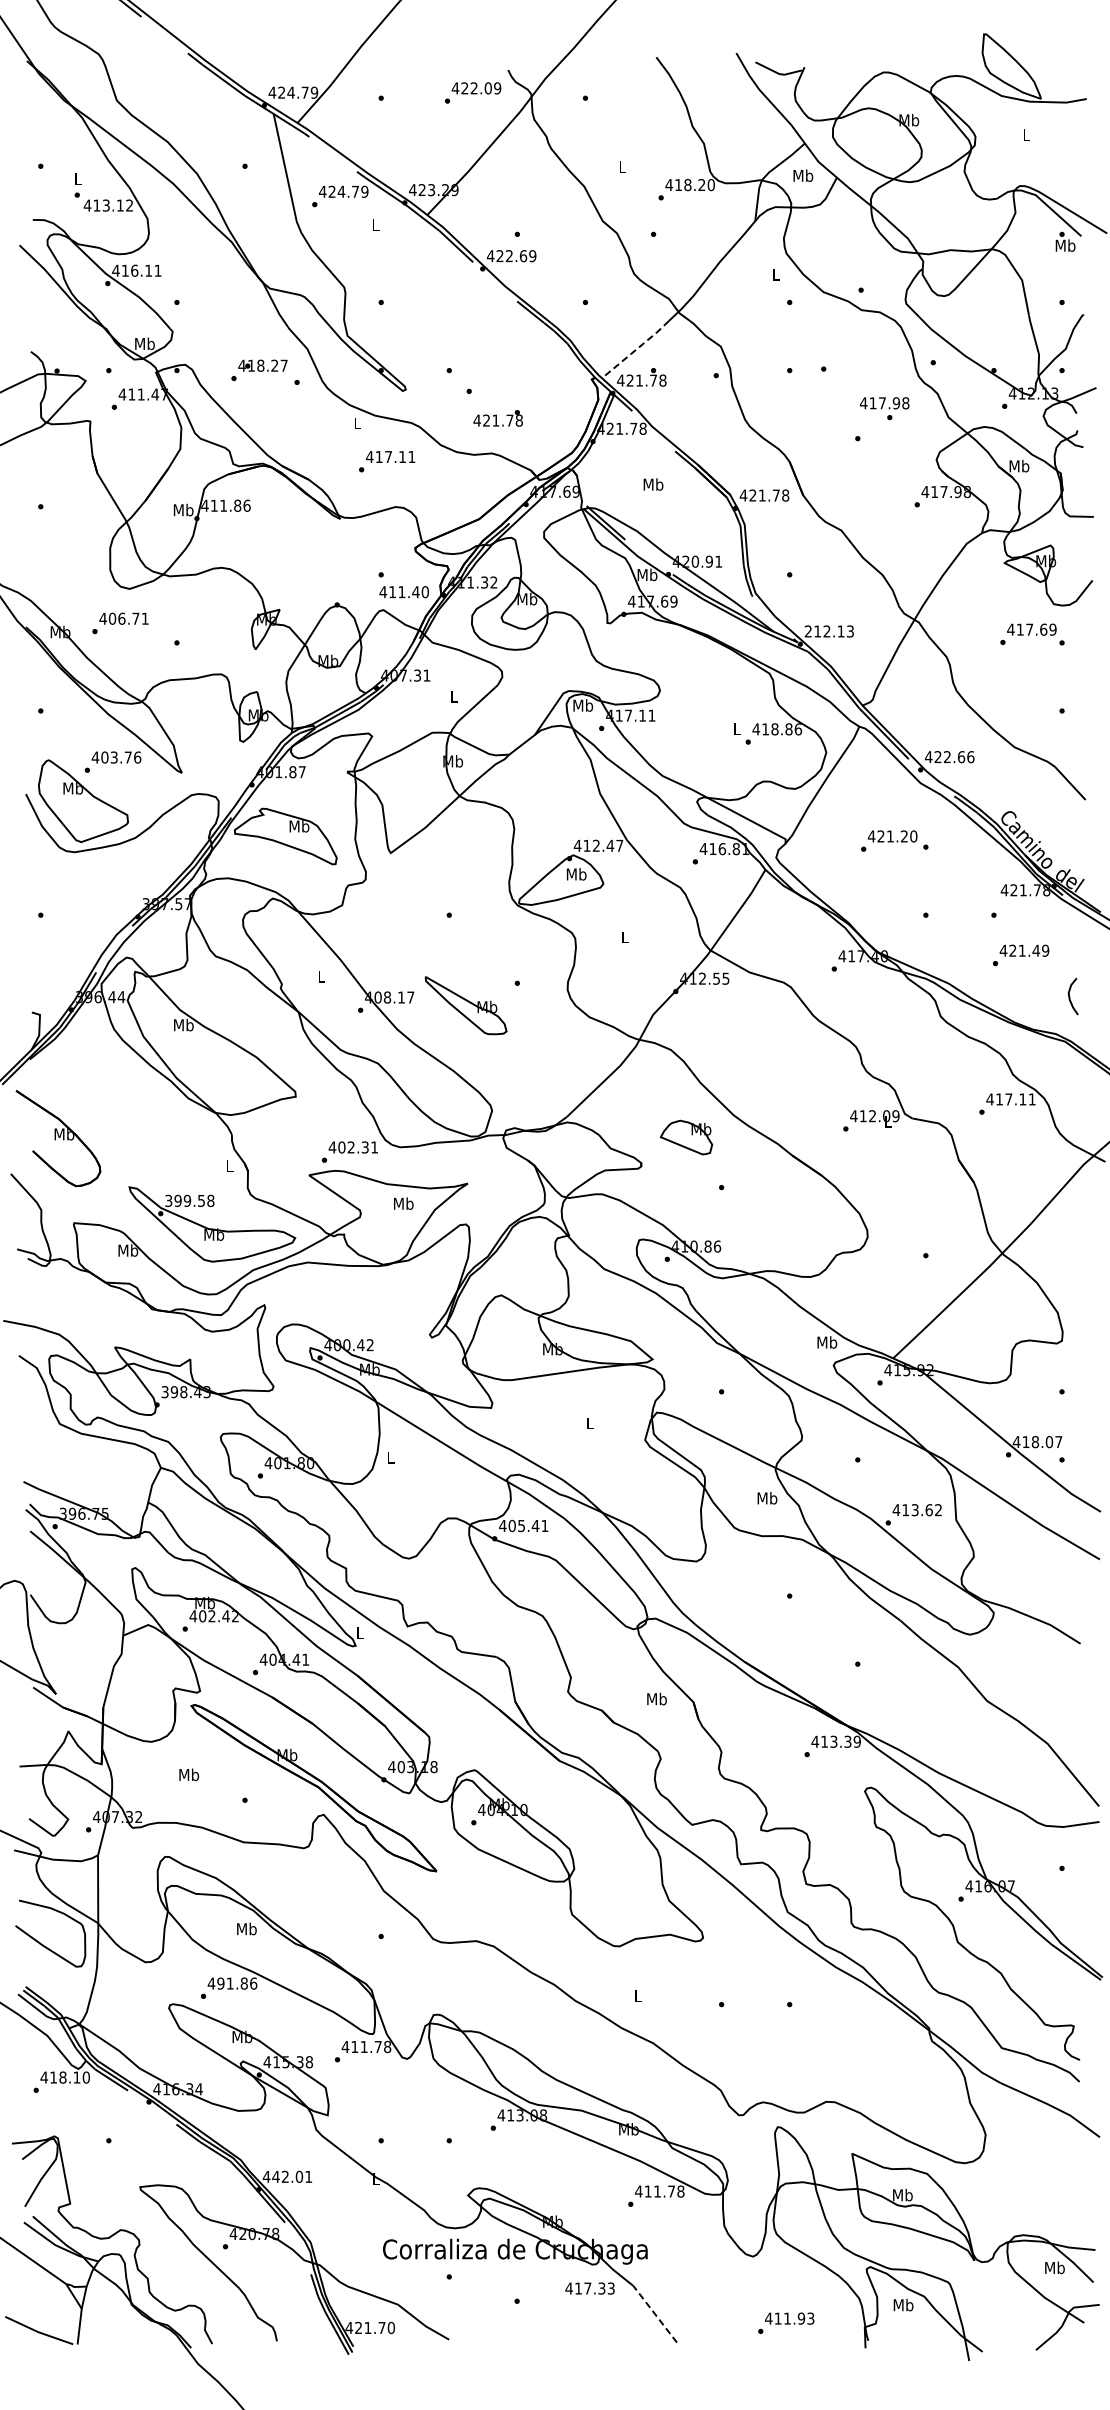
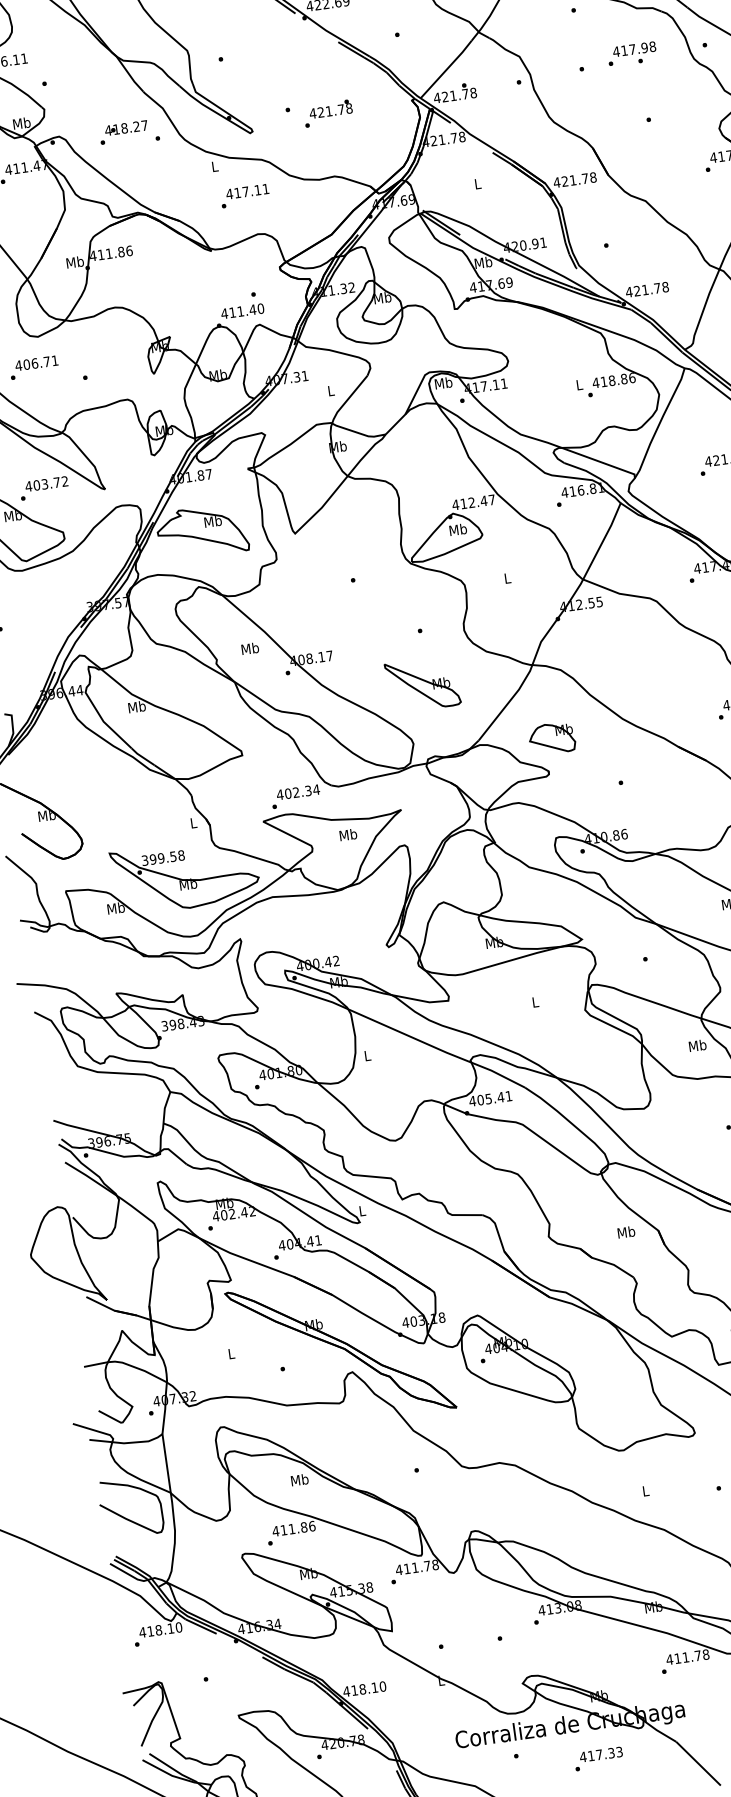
line: (636, 349) -> (447, 69), dashed -> solid
text: (884, 408) -> (634, 53), moved
text: (497, 418) -> (330, 109), moved
text: (653, 484) -> (477, 183), Mb -> L
text: (403, 592) -> (242, 311), moved
text: (829, 631) -> (647, 289), 212.13 -> 421.78
text: (137, 757) -> (64, 481), 403.76 -> 403.72
text: (321, 976) -> (250, 648), L -> Mb
part: (465, 1005) -> (422, 684), moved
part: (686, 1137) -> (552, 738), moved
text: (374, 1147) -> (316, 789), 402.31 -> 402.34
text: (189, 1774) -> (231, 1353), Mb -> L
text: (220, 1983) -> (283, 1530), 491.86 -> 411.86
text: (292, 2176) -> (368, 1688), 442.01 -> 418.10
text: (589, 2288) -> (600, 1754), moved
line: (655, 2314) -> (698, 1763), dashed -> solid

